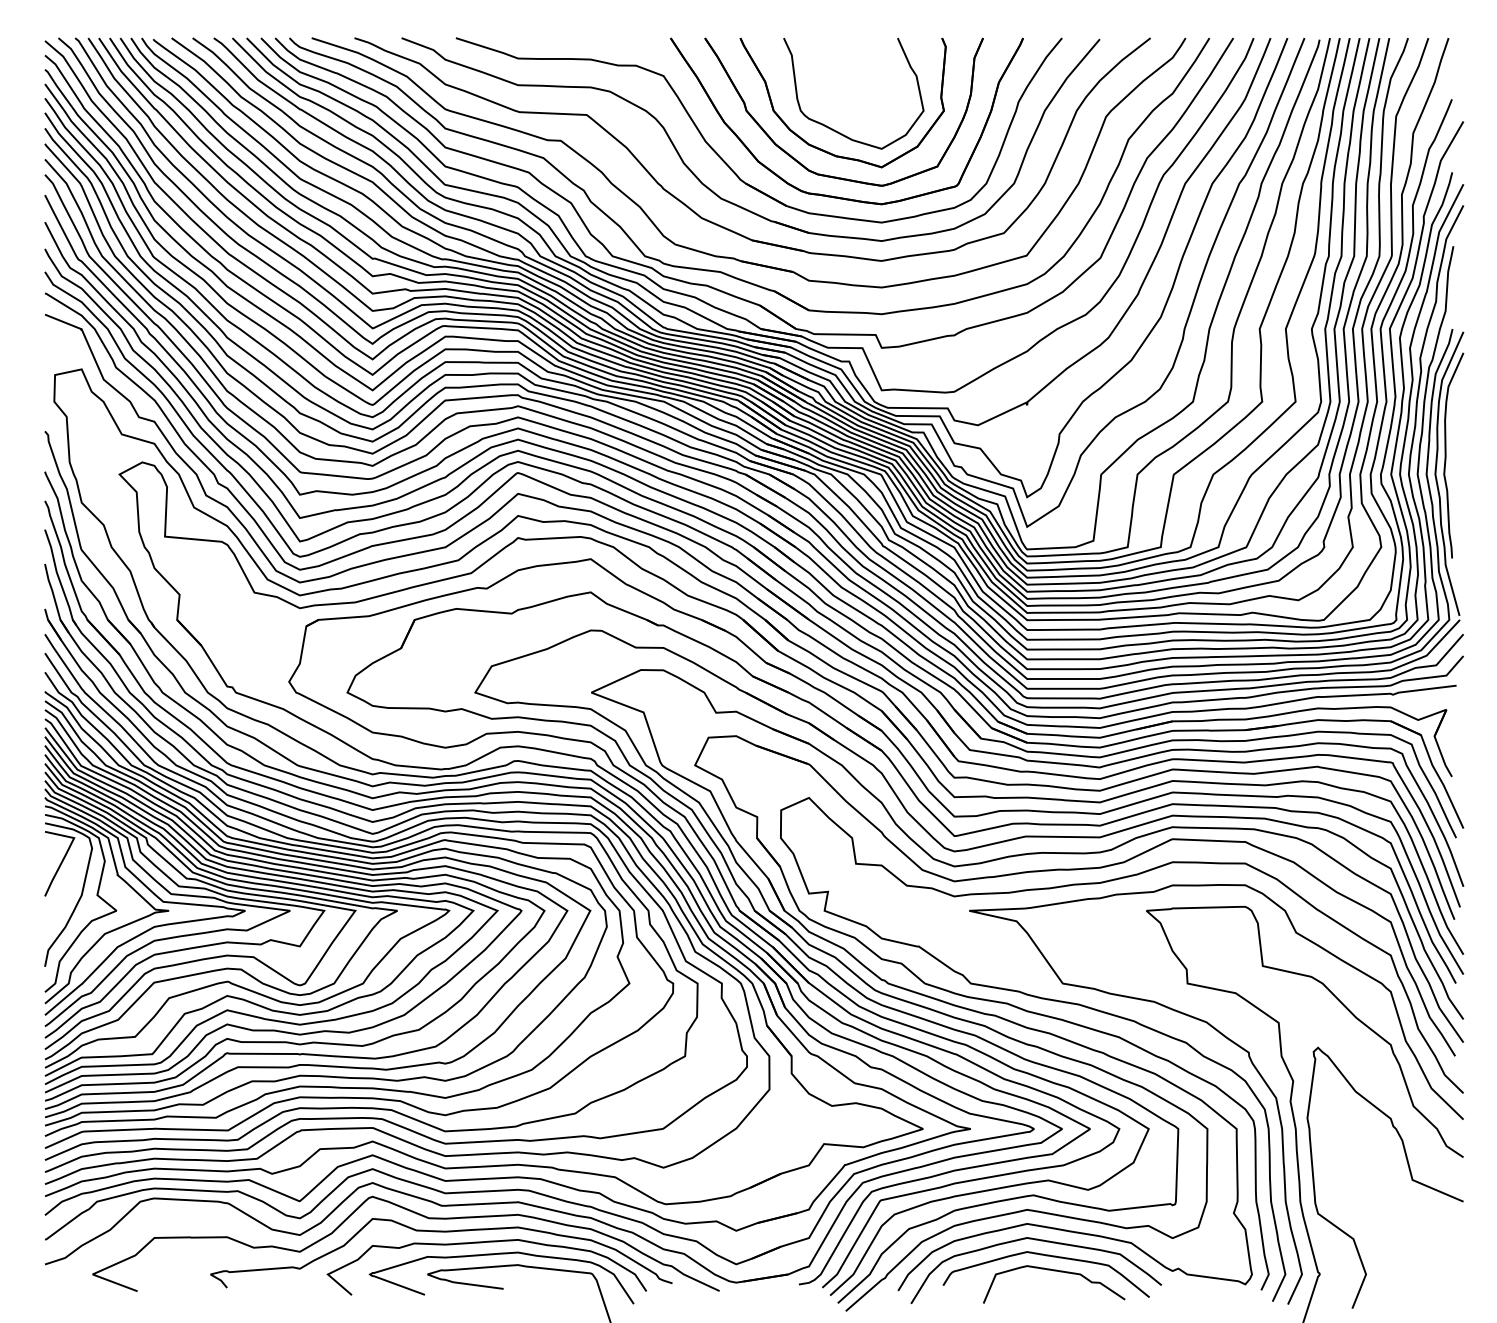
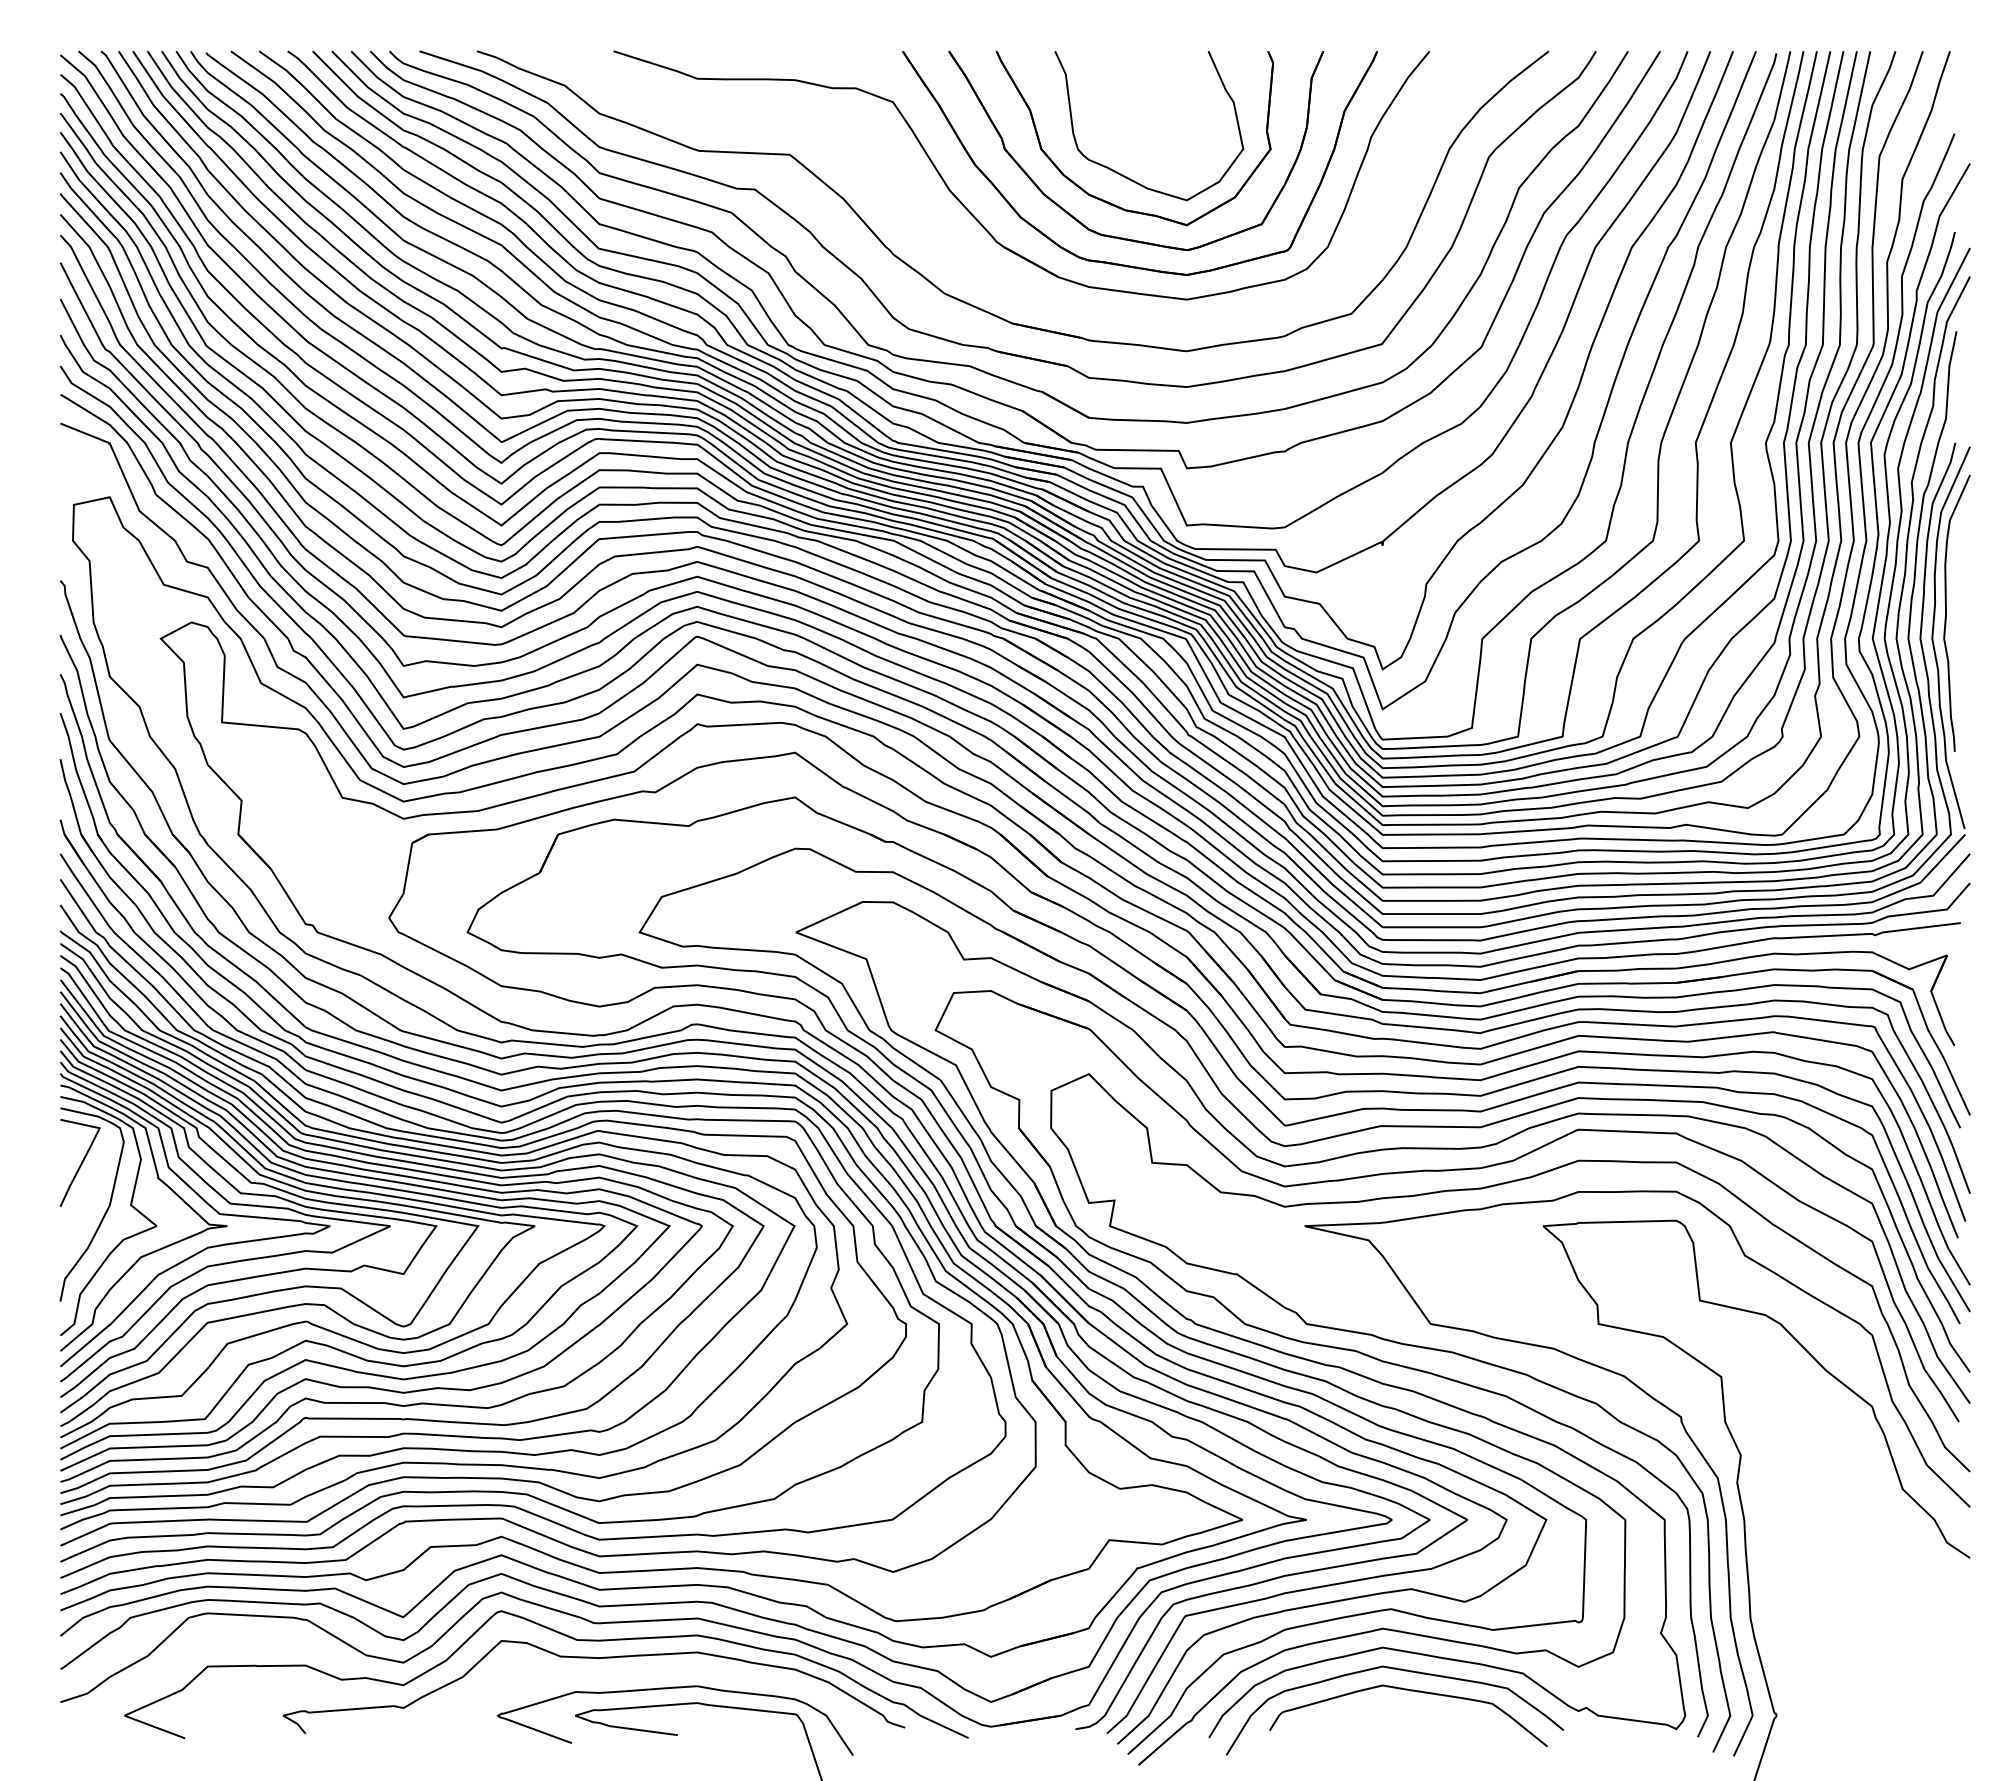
part: (709, 188) -> (955, 253), removed
curve: (1408, 1169) -> (1896, 1574), removed
curve: (483, 1243) -> (650, 1673), removed
curve: (1054, 1271) -> (1419, 1711), removed

